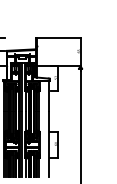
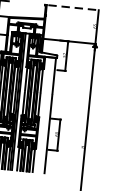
line: (60, 37) -> (74, 7), solid -> dashed

